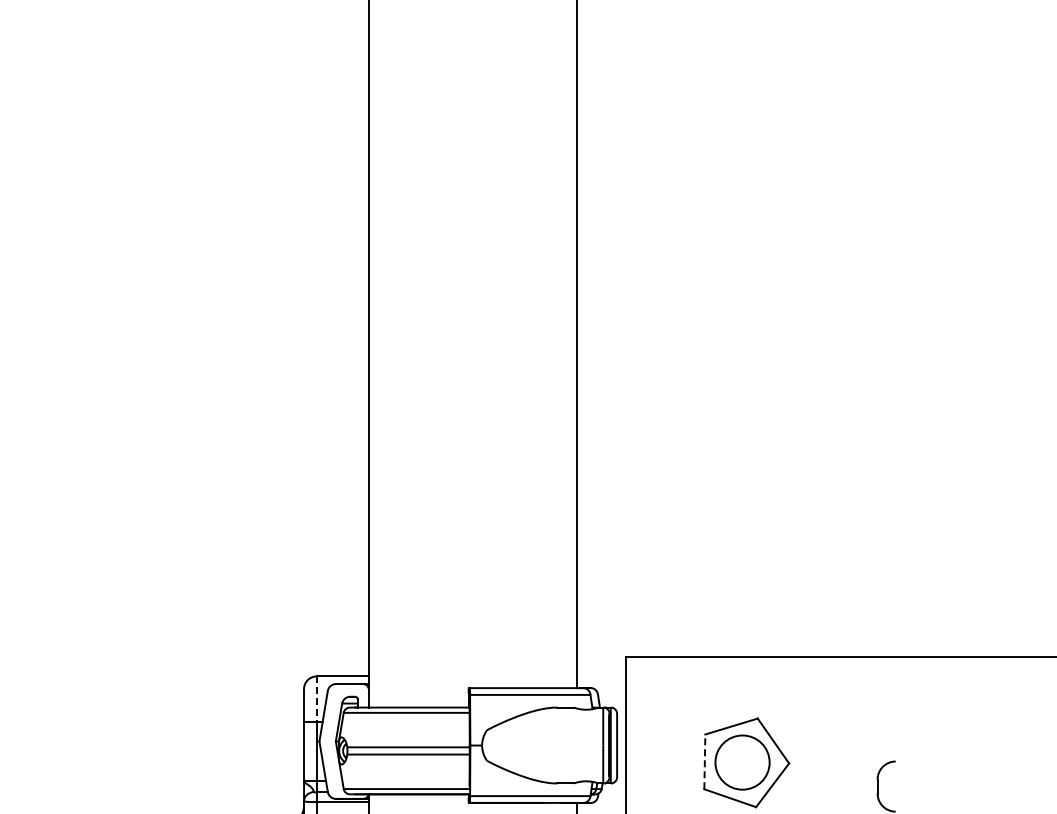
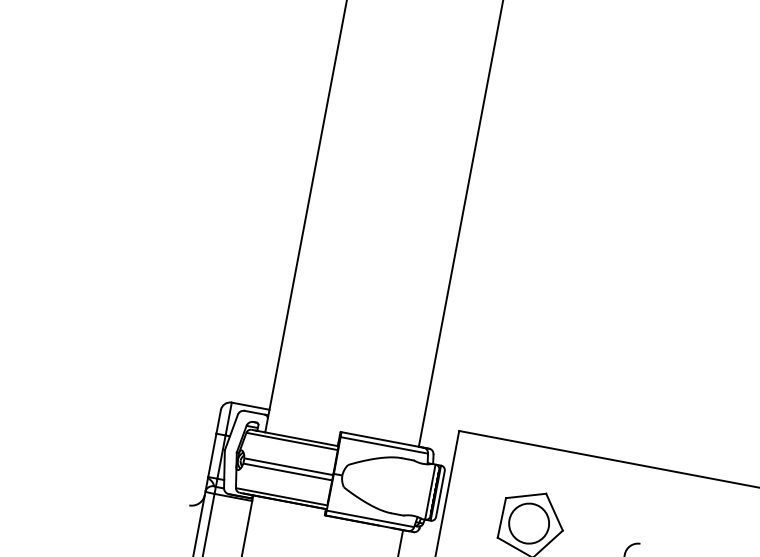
line: (316, 699) -> (228, 419), dashed -> solid
line: (704, 761) -> (501, 517), dashed -> solid

